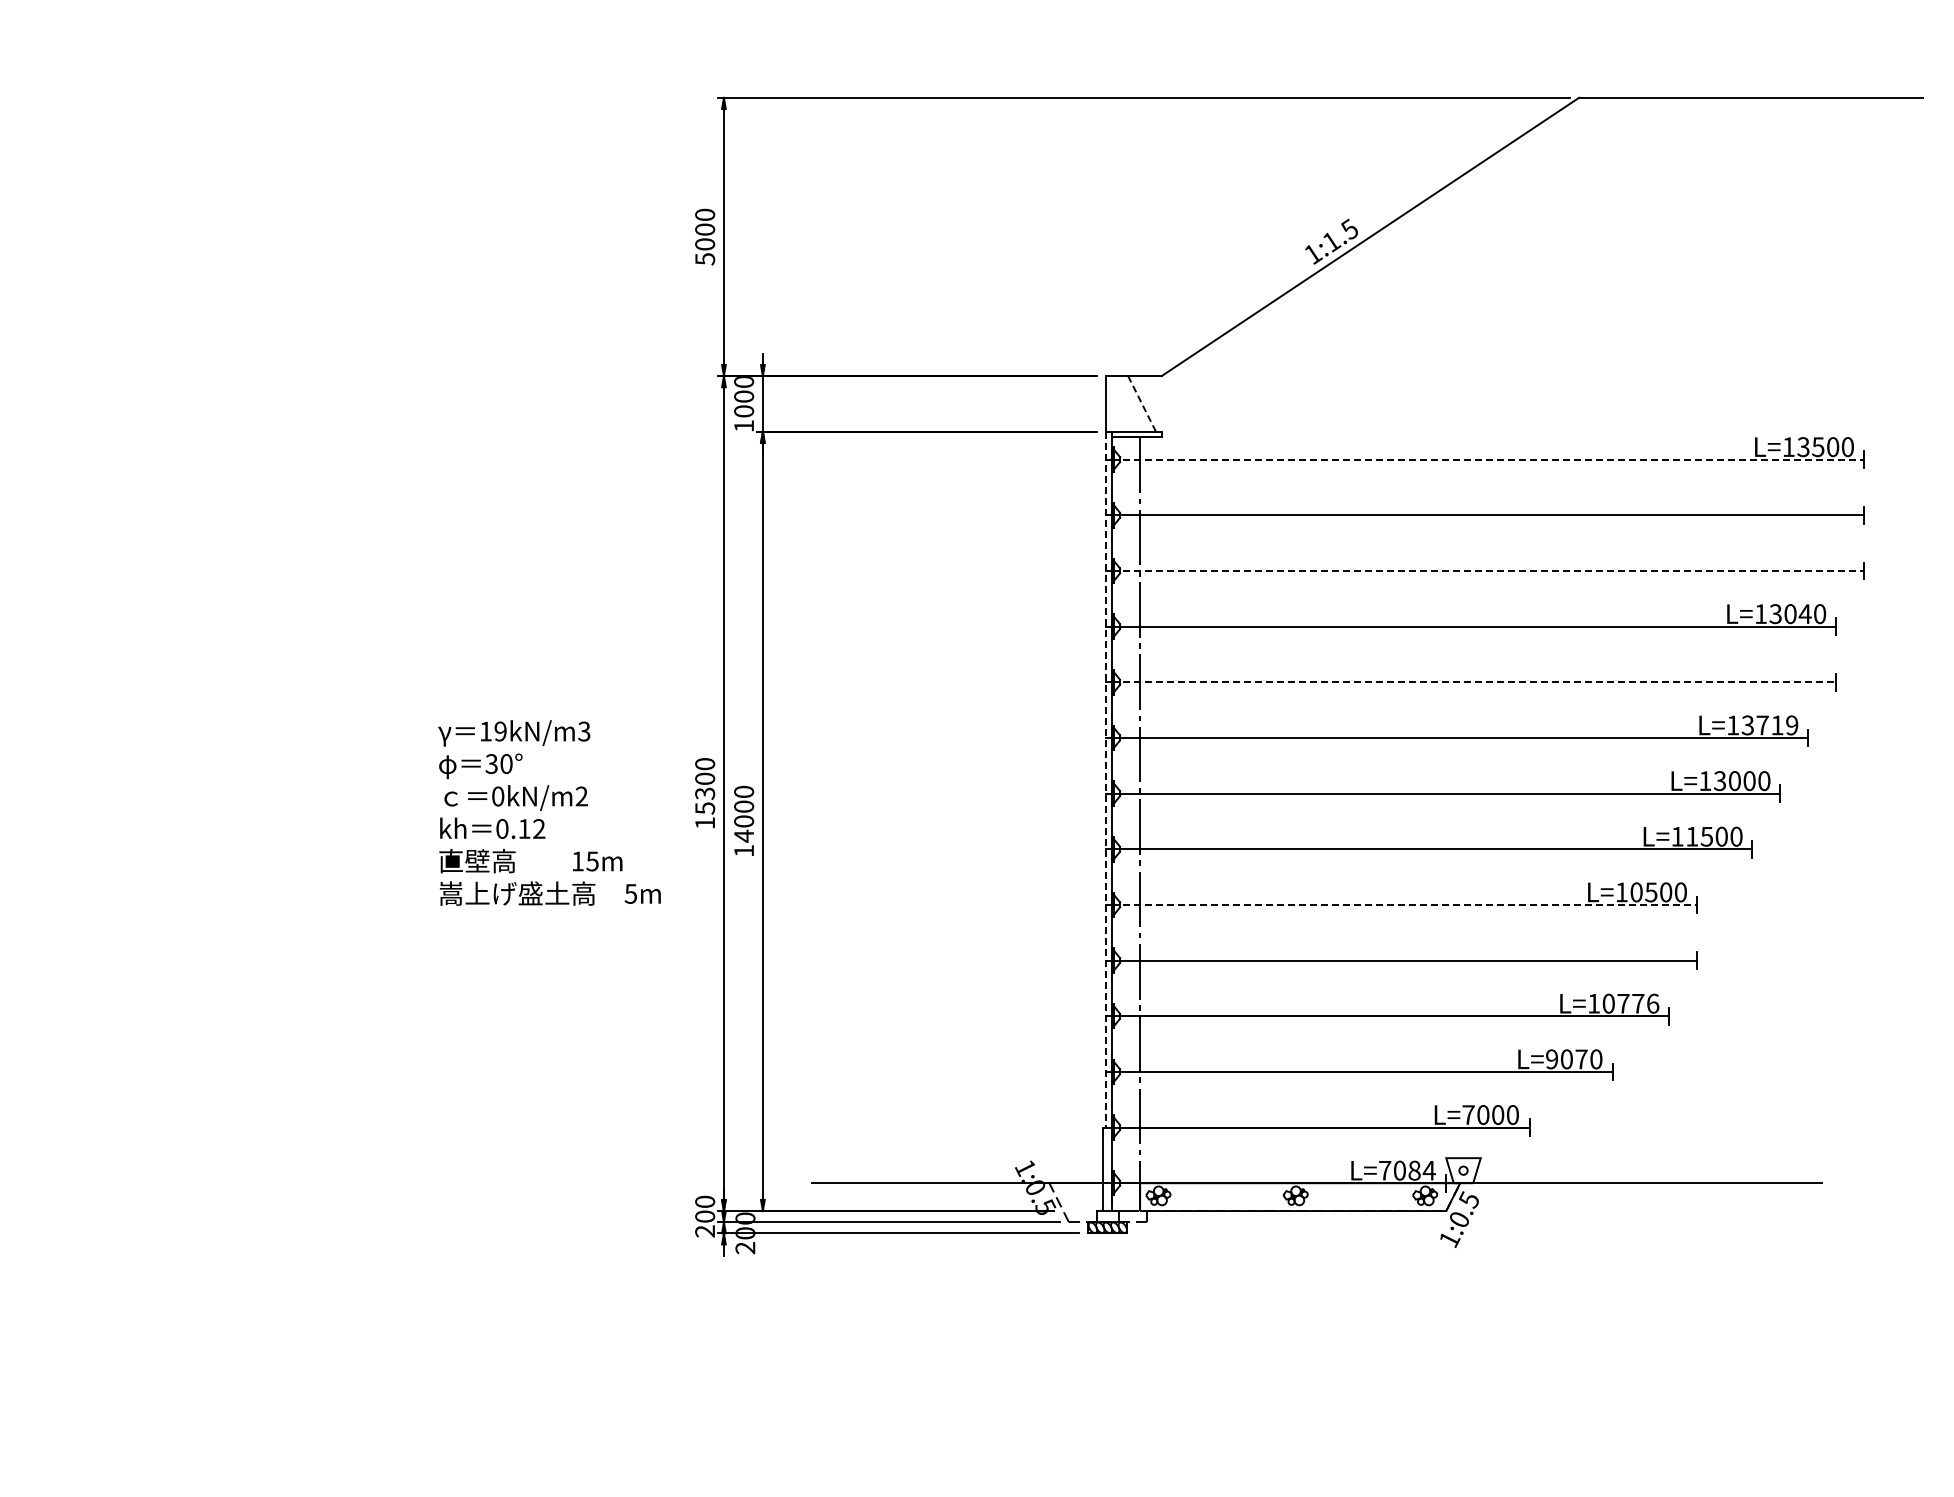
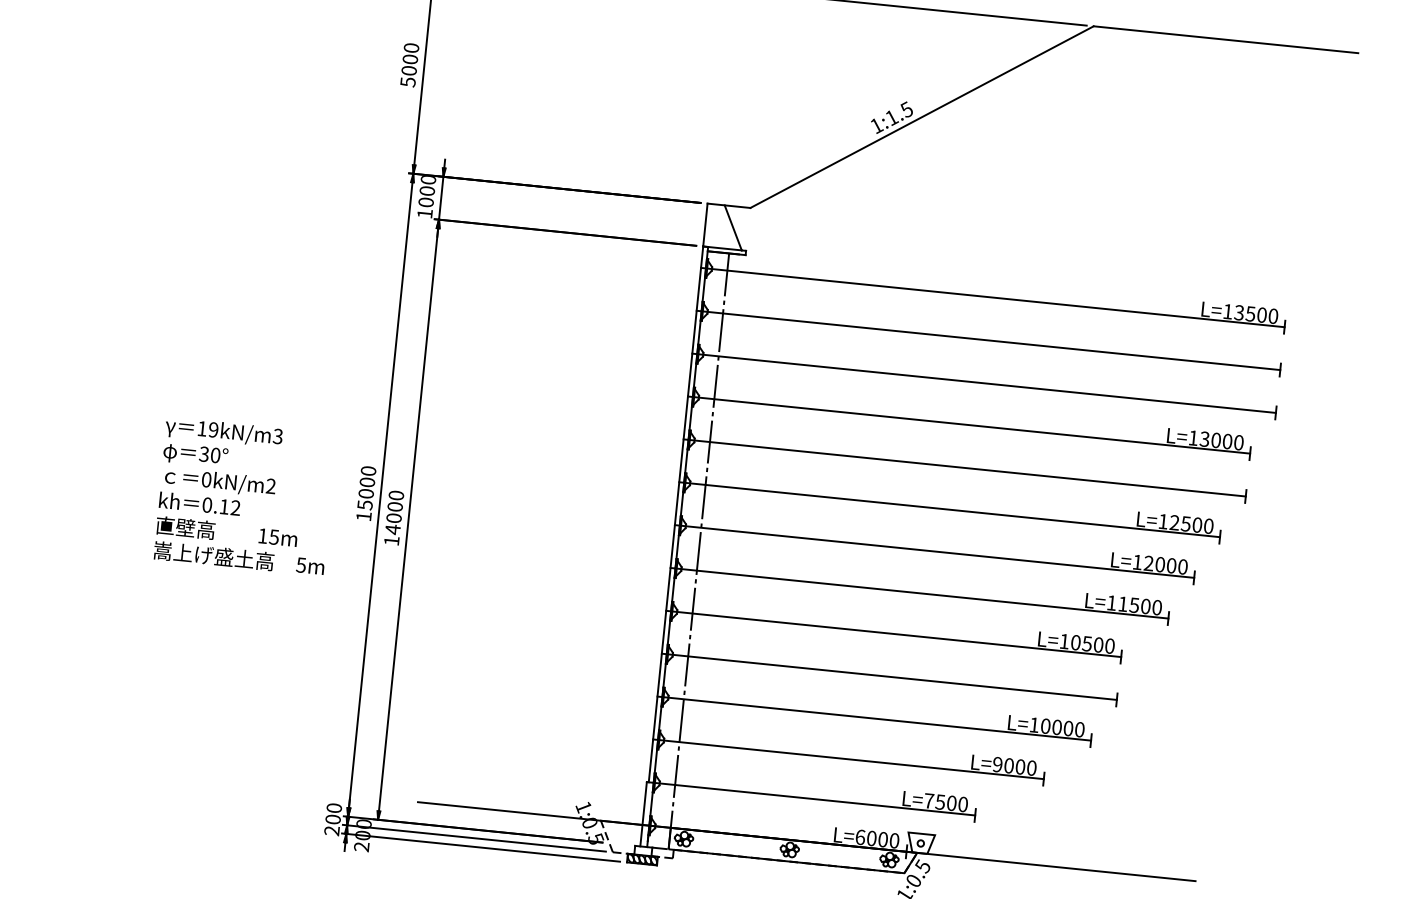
line: (1142, 404) -> (733, 228), dashed -> solid
line: (1488, 459) -> (995, 297), dashed -> solid
line: (1488, 570) -> (987, 383), dashed -> solid
text: (1804, 614) -> (1226, 441), L=13040 -> L=13000
line: (1474, 682) -> (967, 468), dashed -> solid
text: (1769, 725) -> (1191, 524), L=13719 -> L=12500
line: (1105, 779) -> (675, 514), dashed -> solid
text: (1719, 781) -> (1148, 563), L=13000 -> L=12000
text: (705, 793) -> (366, 493), 15300 -> 15000
line: (1405, 904) -> (896, 633), dashed -> solid
text: (1638, 1003) -> (1068, 728), L=10776 -> L=10000
text: (1581, 1059) -> (1020, 767), L=9070 -> L=9000
text: (1483, 1114) -> (940, 801), L=7000 -> L=7500
text: (1407, 1170) -> (877, 838), L=7084 -> L=6000

